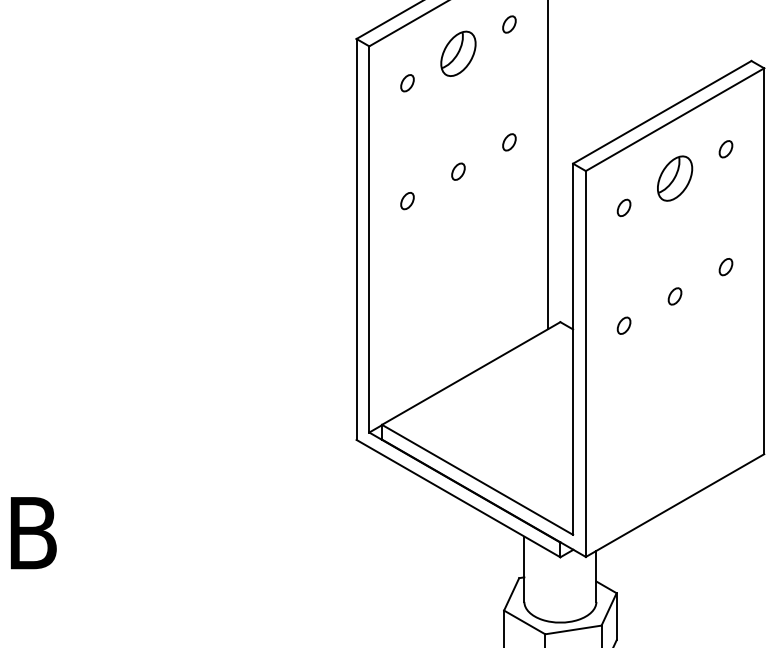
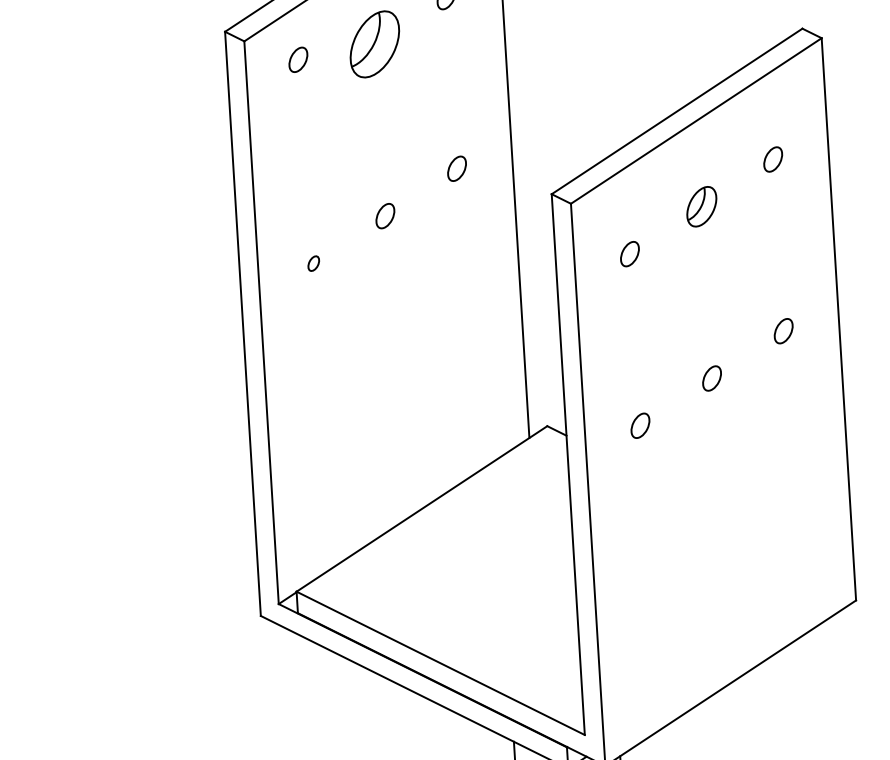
part: (407, 83) -> (298, 60), moved
part: (675, 178) -> (702, 206), size x0.6
part: (407, 201) -> (313, 264), size x0.6

